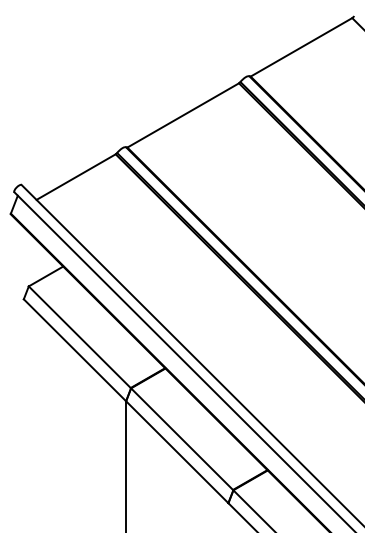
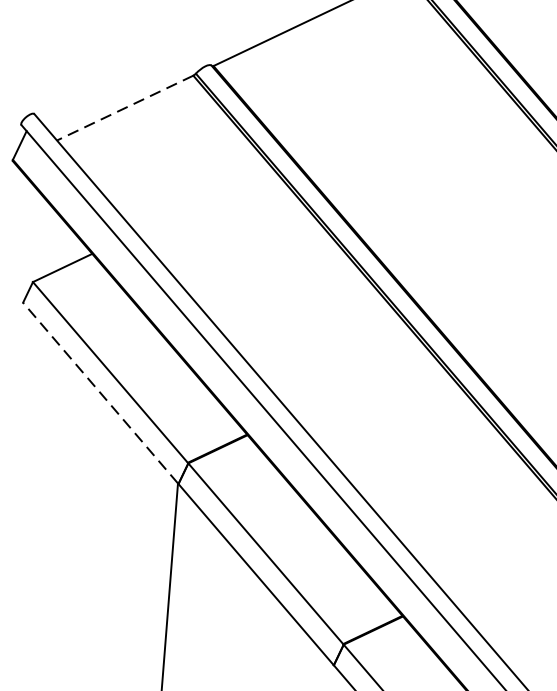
line: (76, 177) -> (125, 108), solid -> dashed
line: (74, 350) -> (99, 393), solid -> dashed

